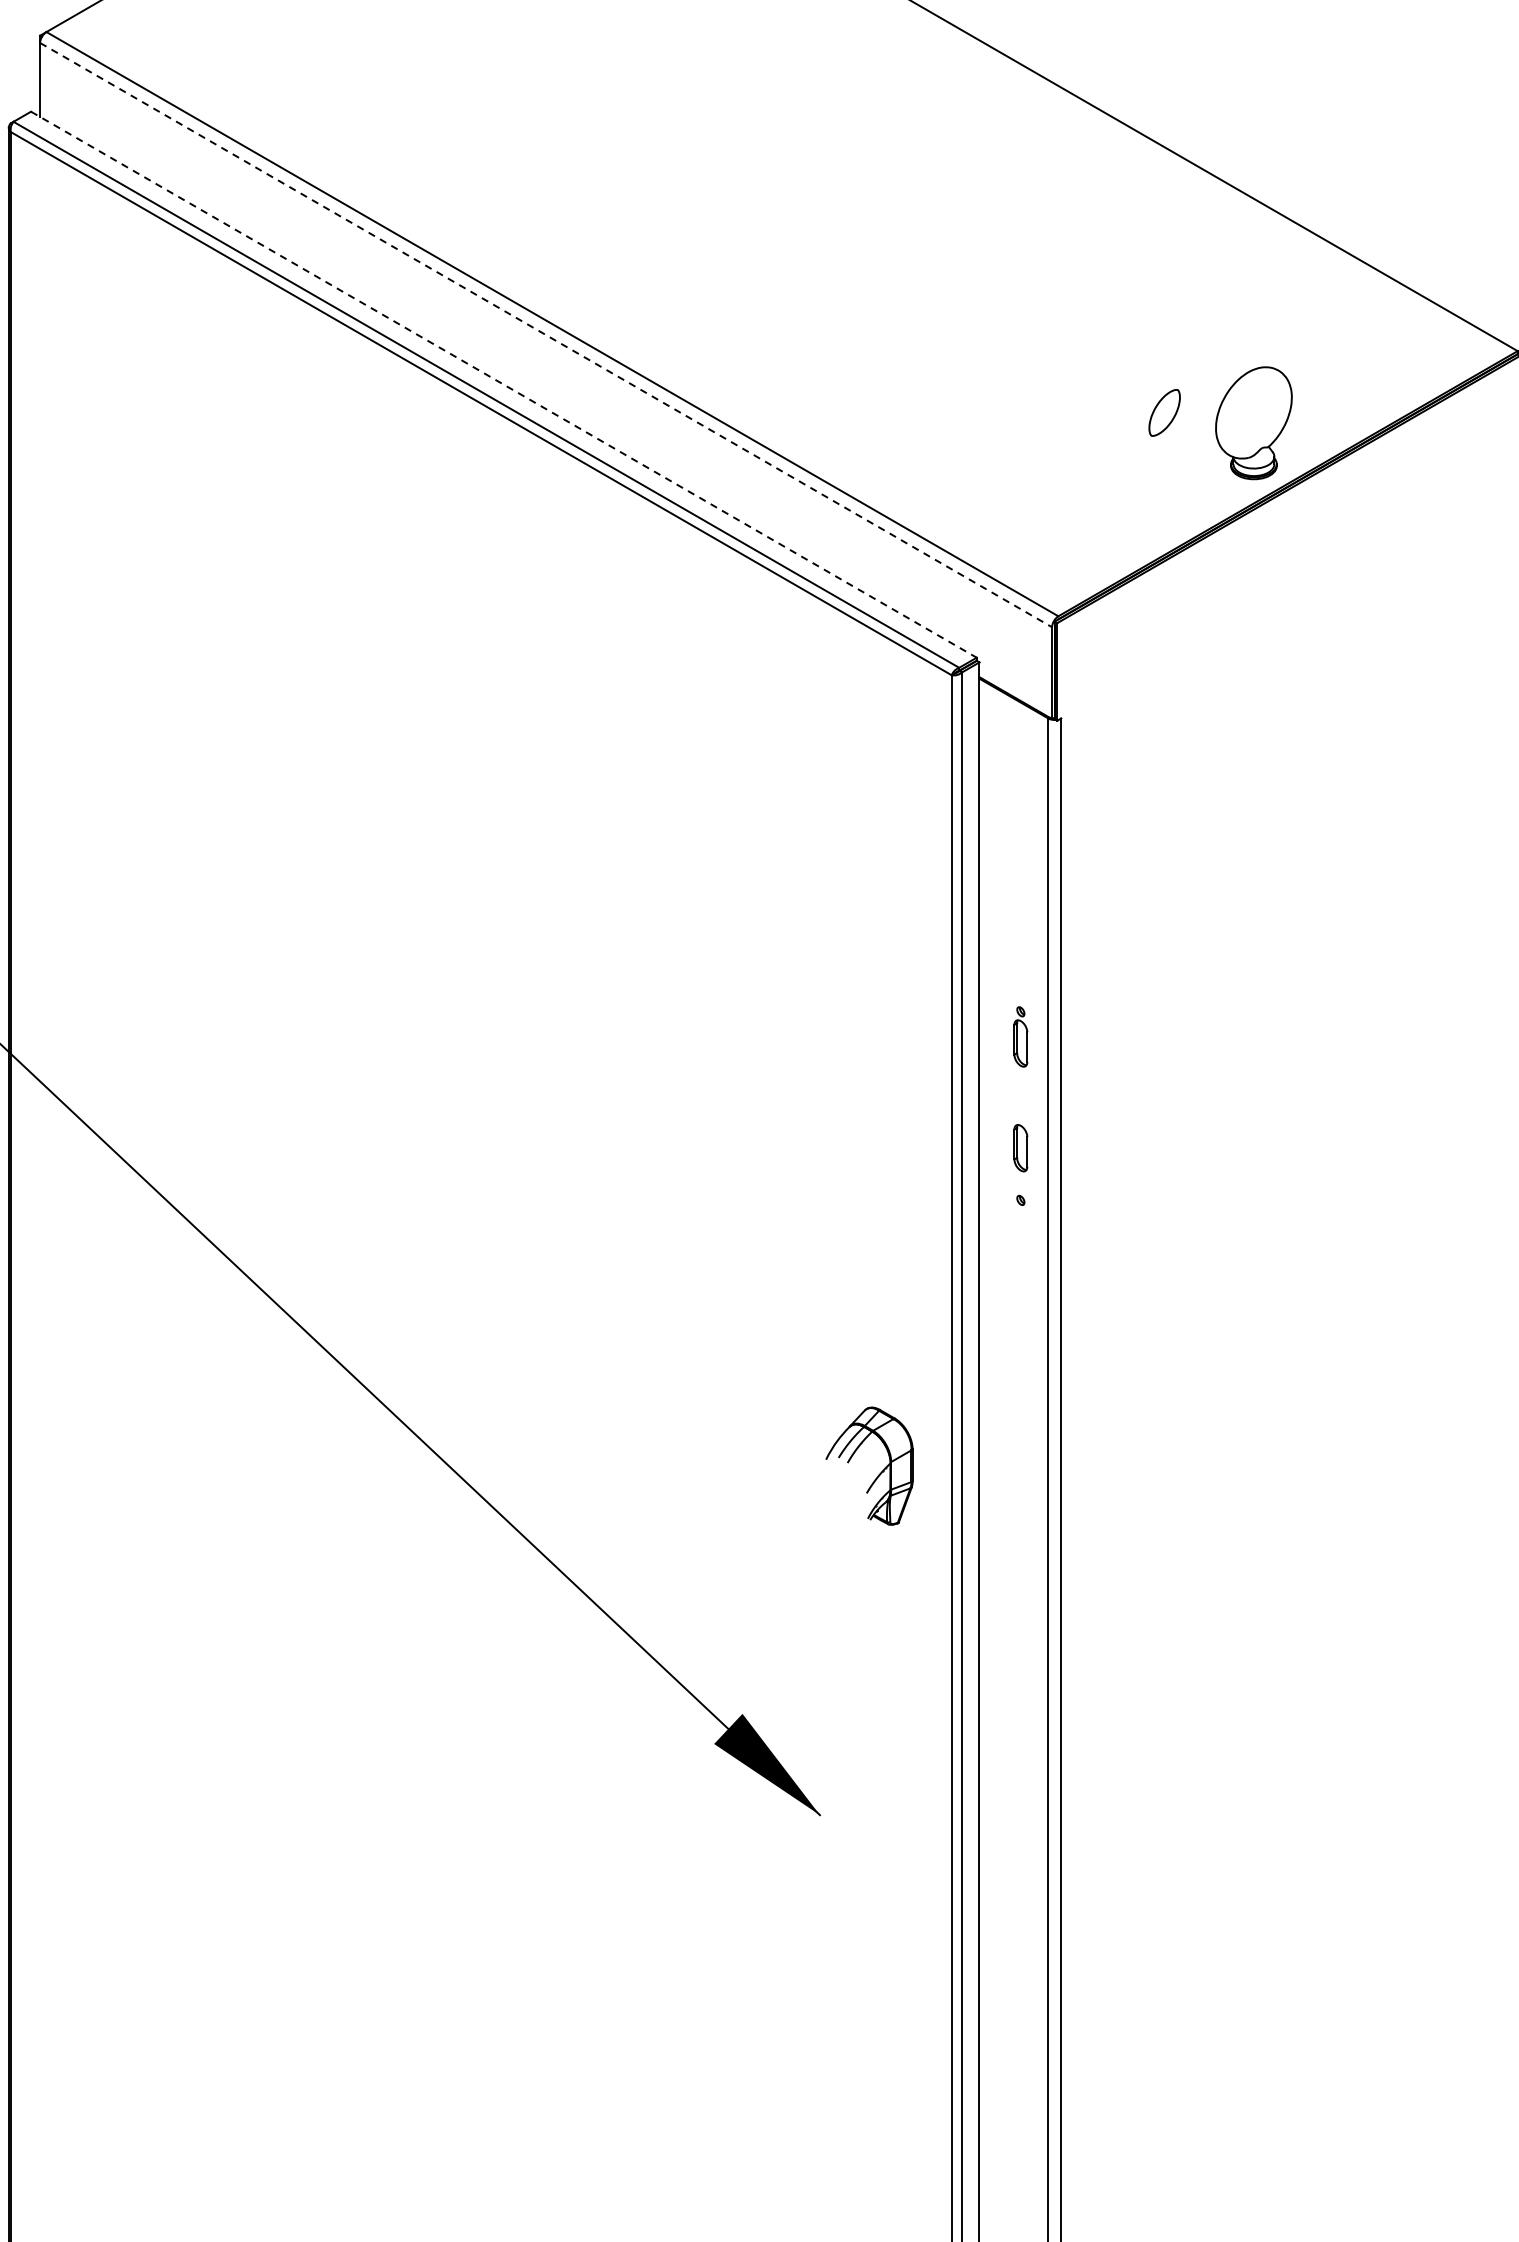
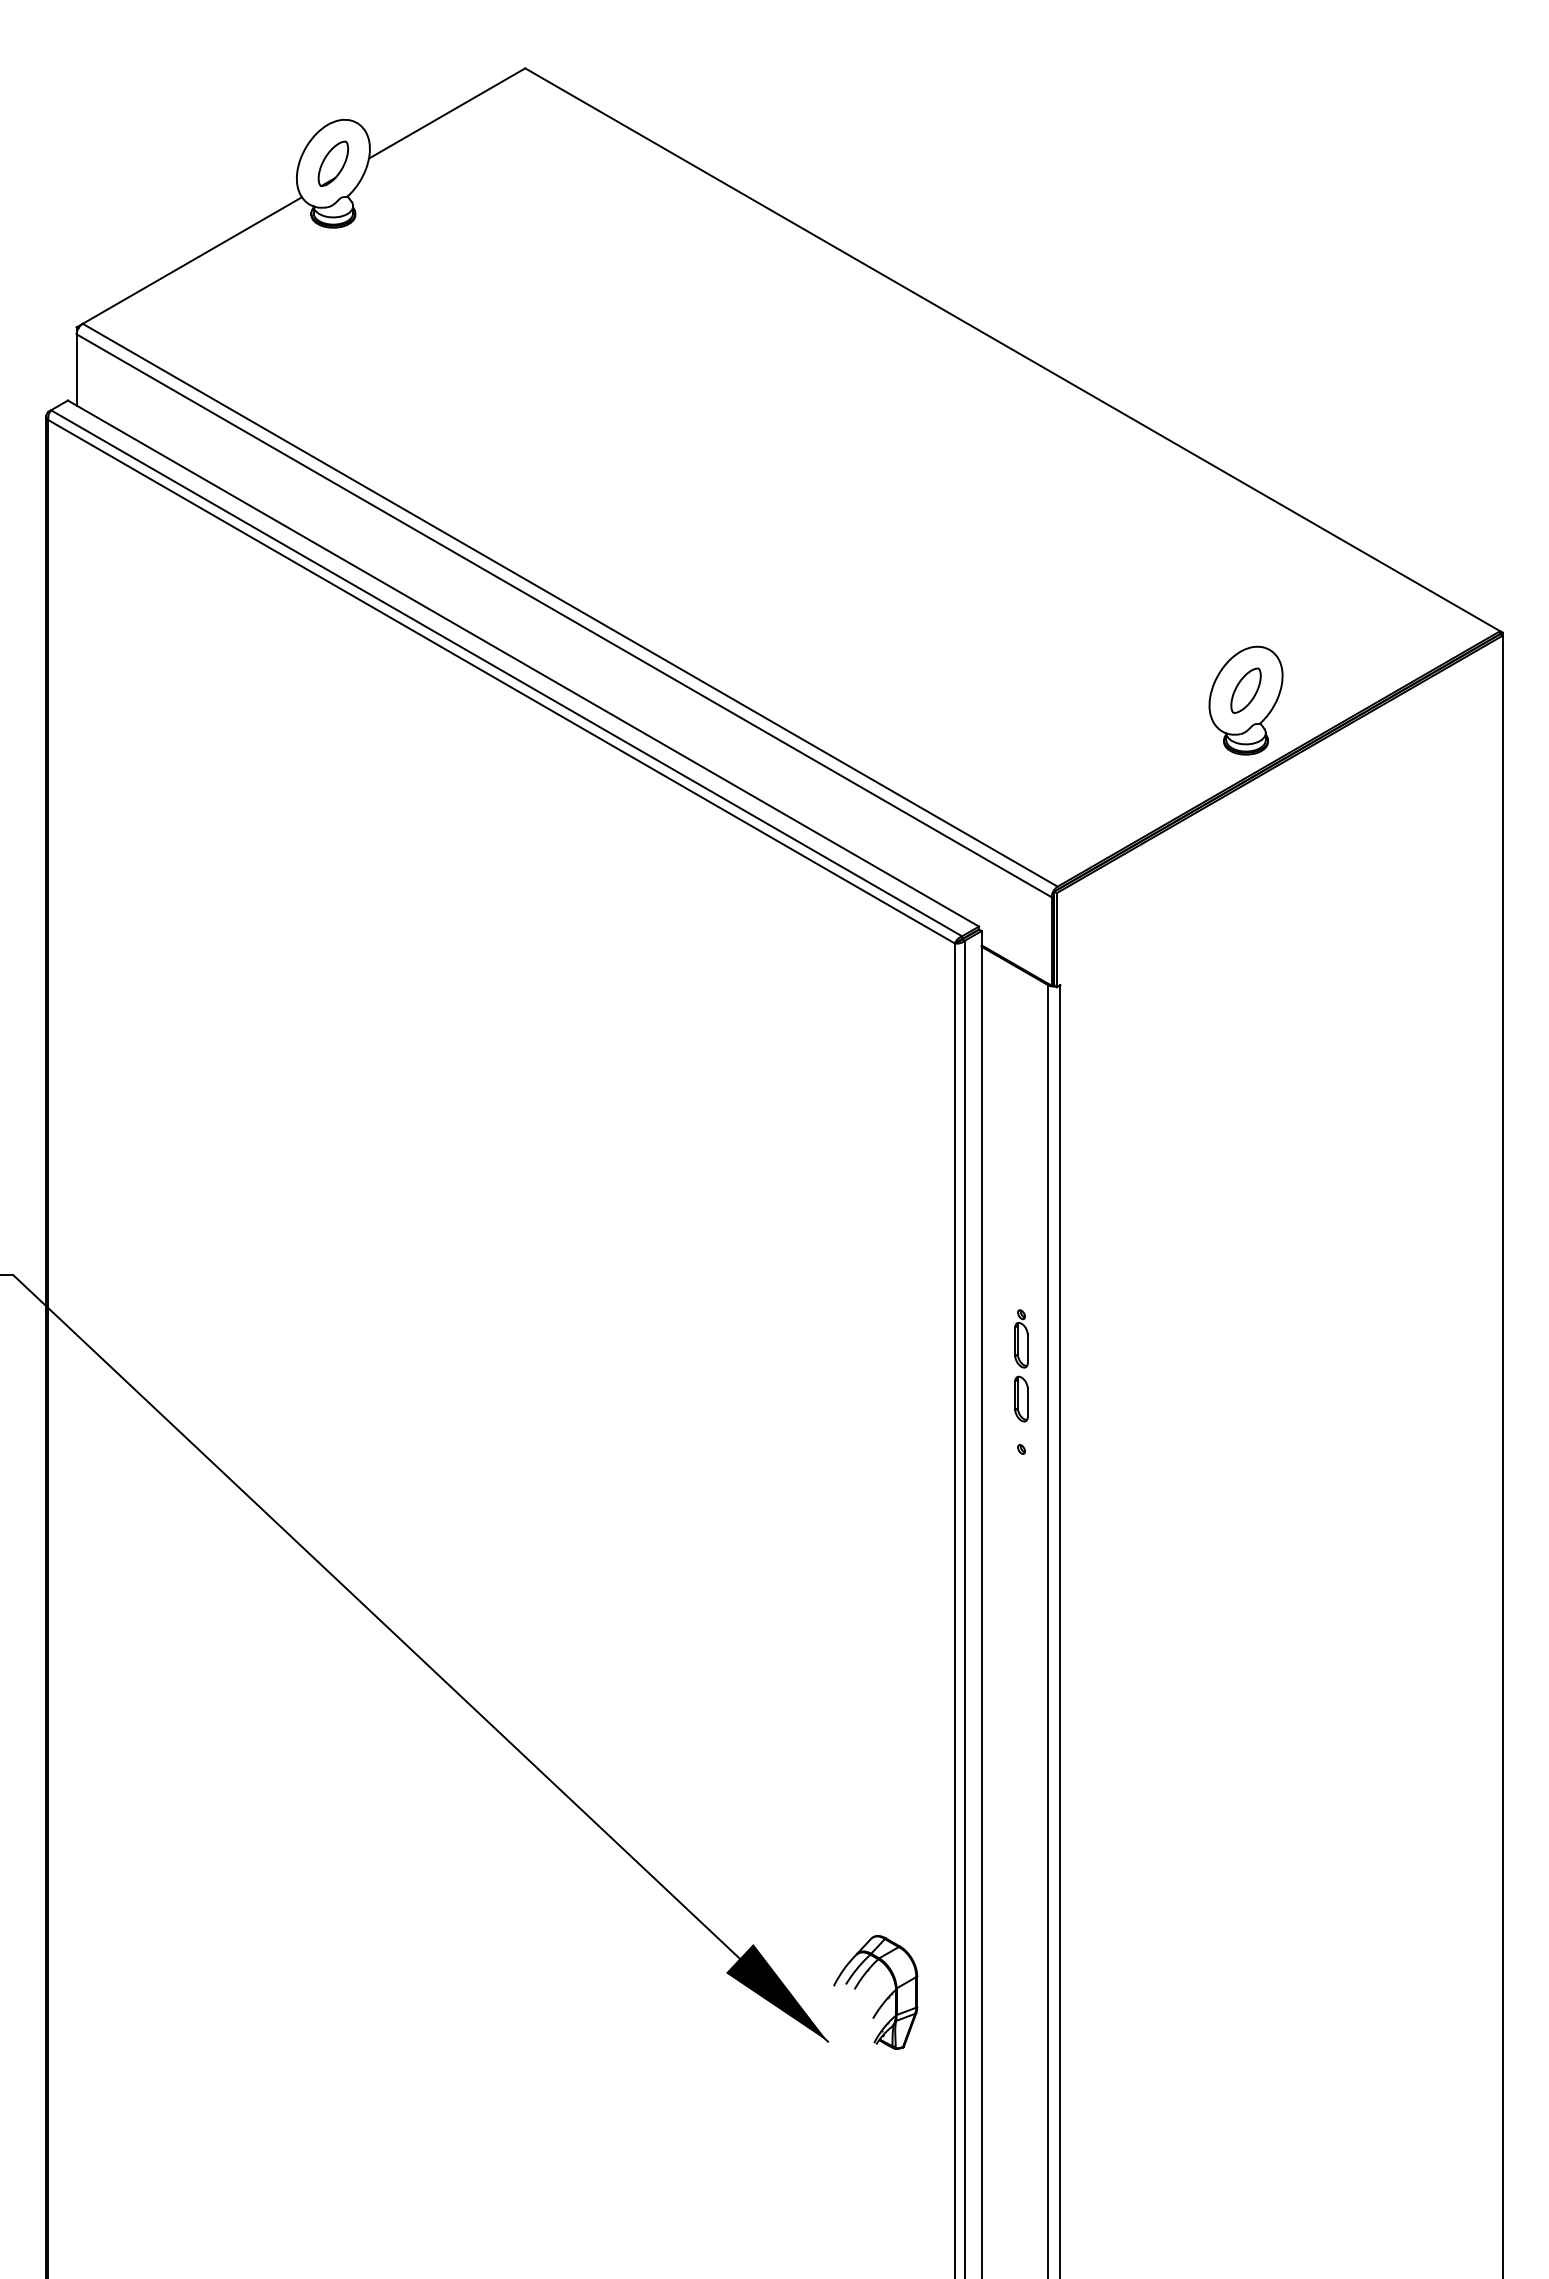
line: (546, 334) -> (564, 615), dashed -> solid
line: (503, 384) -> (523, 663), dashed -> solid
part: (1164, 412) -> (1245, 690), moved
part: (1020, 1036) -> (1021, 1338), moved
part: (878, 1474) -> (884, 2000), moved

